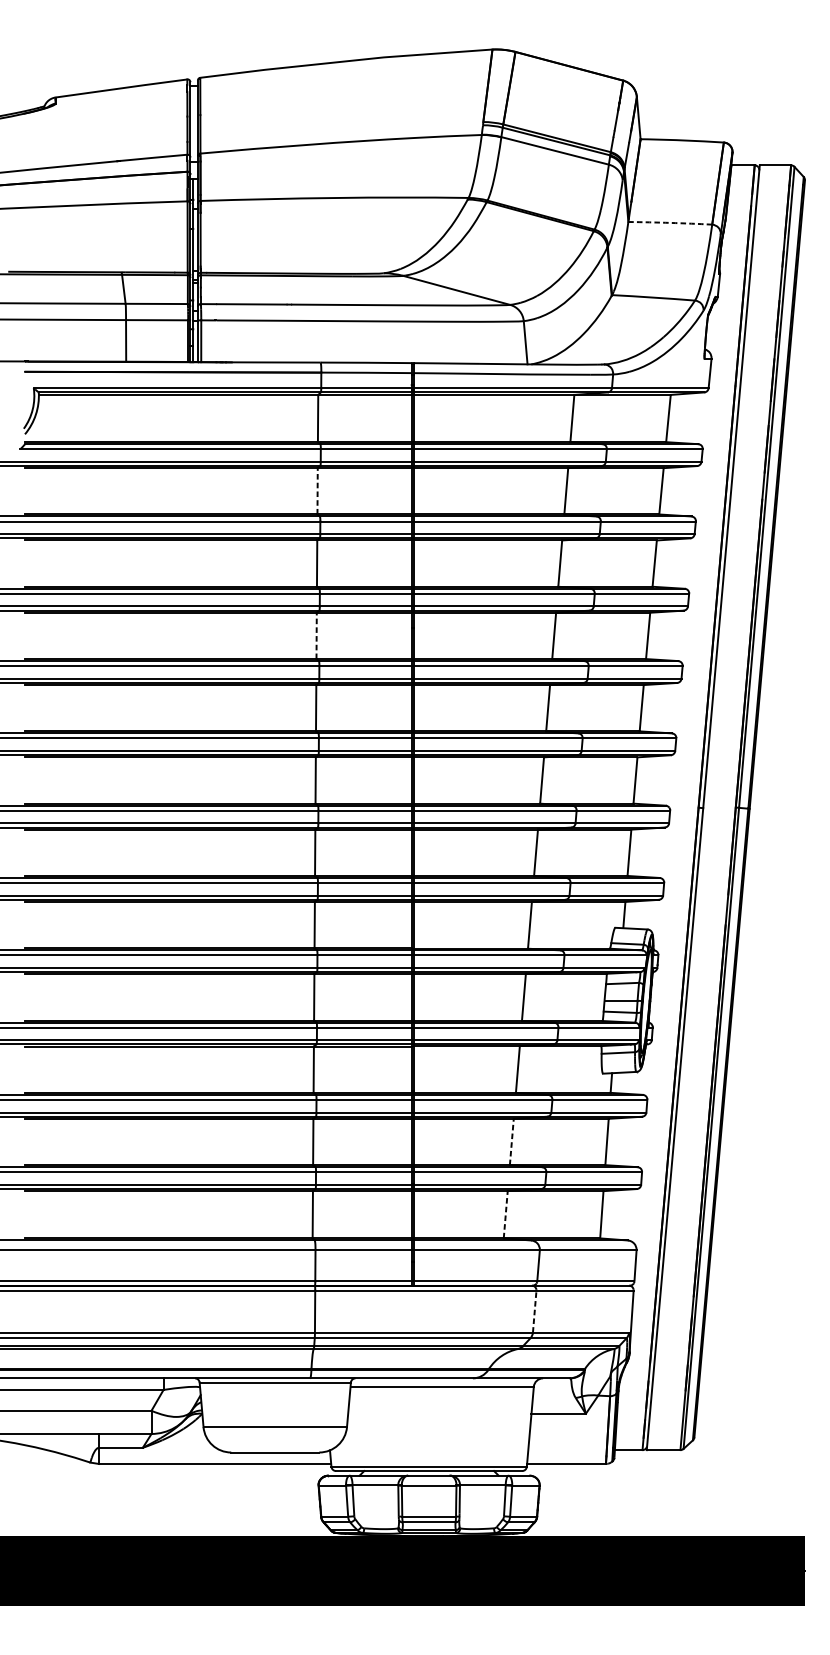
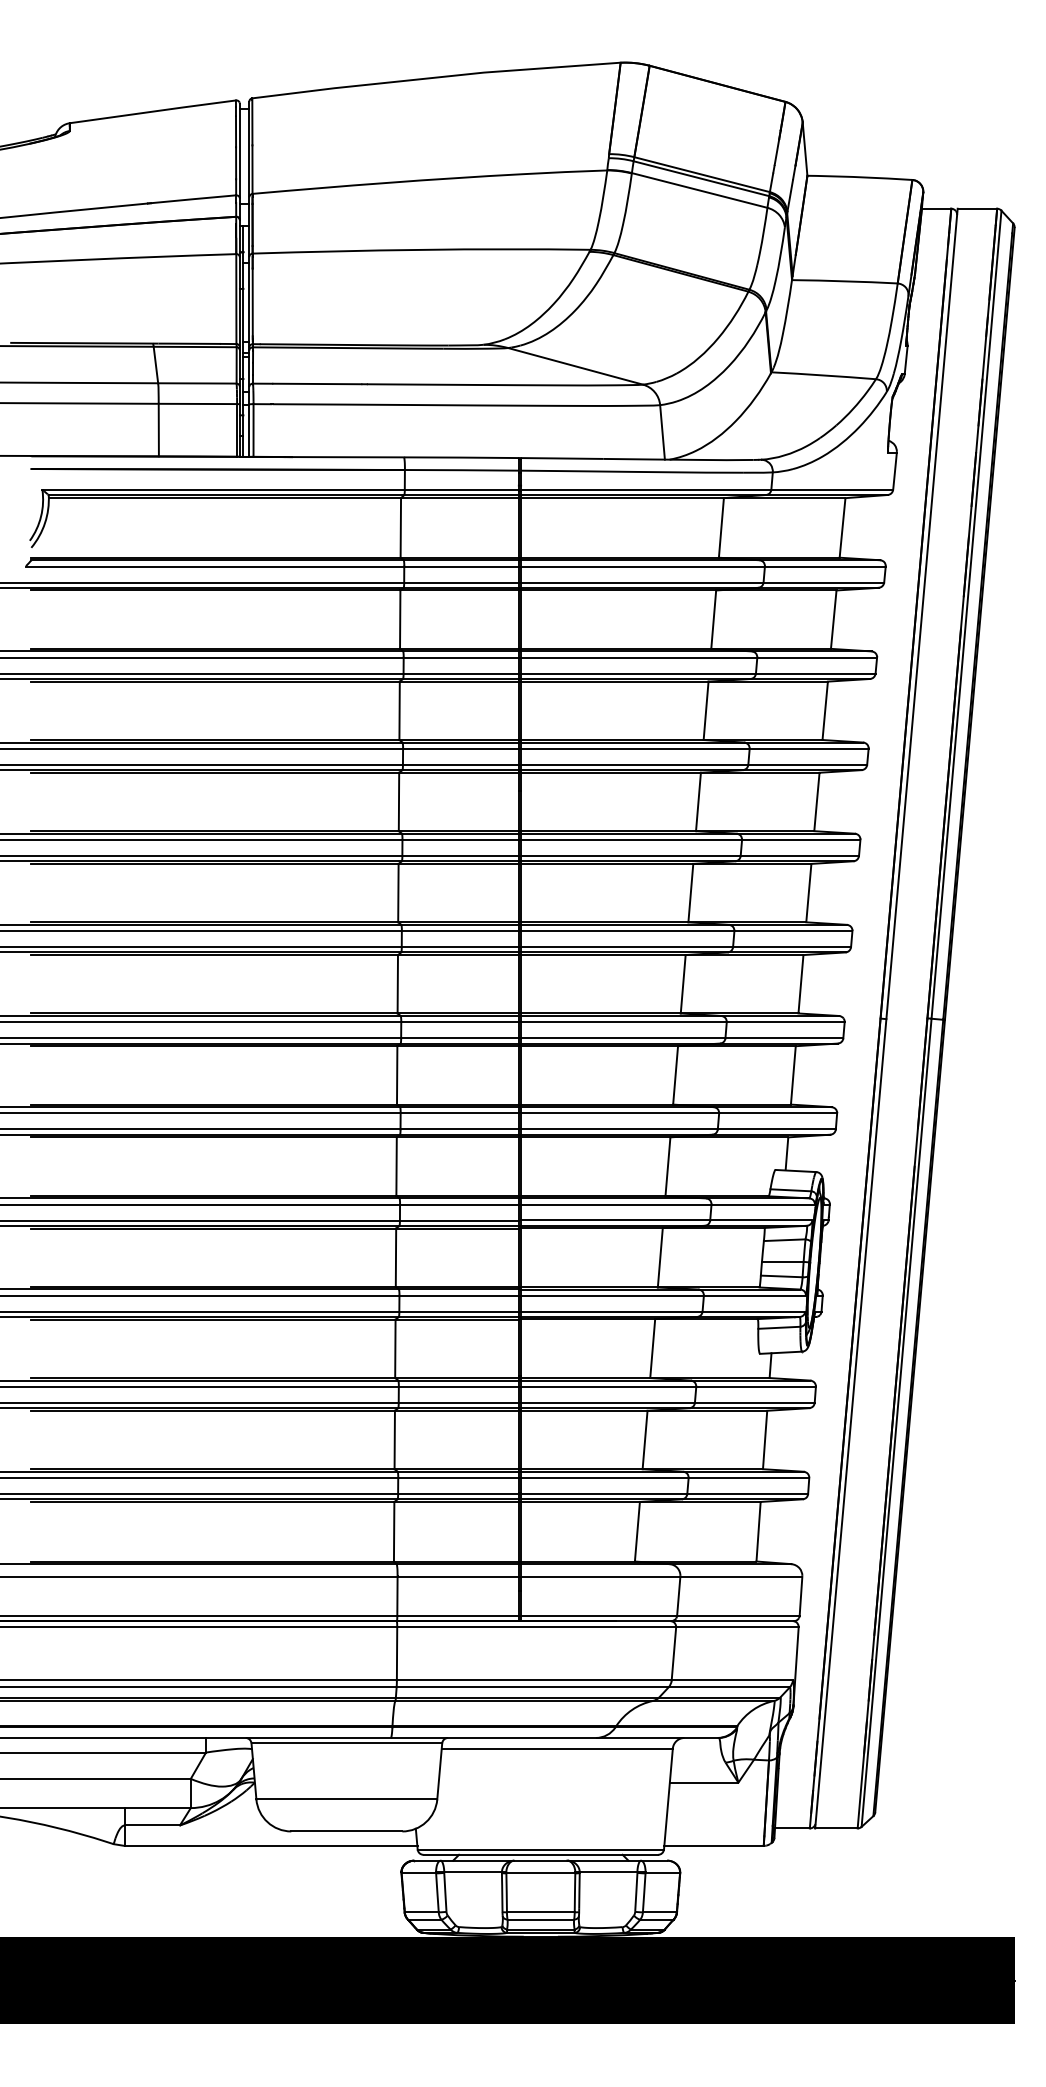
arc: (670, 223) -> (845, 281), dashed -> solid
line: (317, 491) -> (400, 619), dashed -> solid
line: (317, 635) -> (399, 801), dashed -> solid
line: (512, 1141) -> (645, 1439), dashed -> solid
line: (505, 1214) -> (637, 1531), dashed -> solid
line: (534, 1311) -> (673, 1653), dashed -> solid

